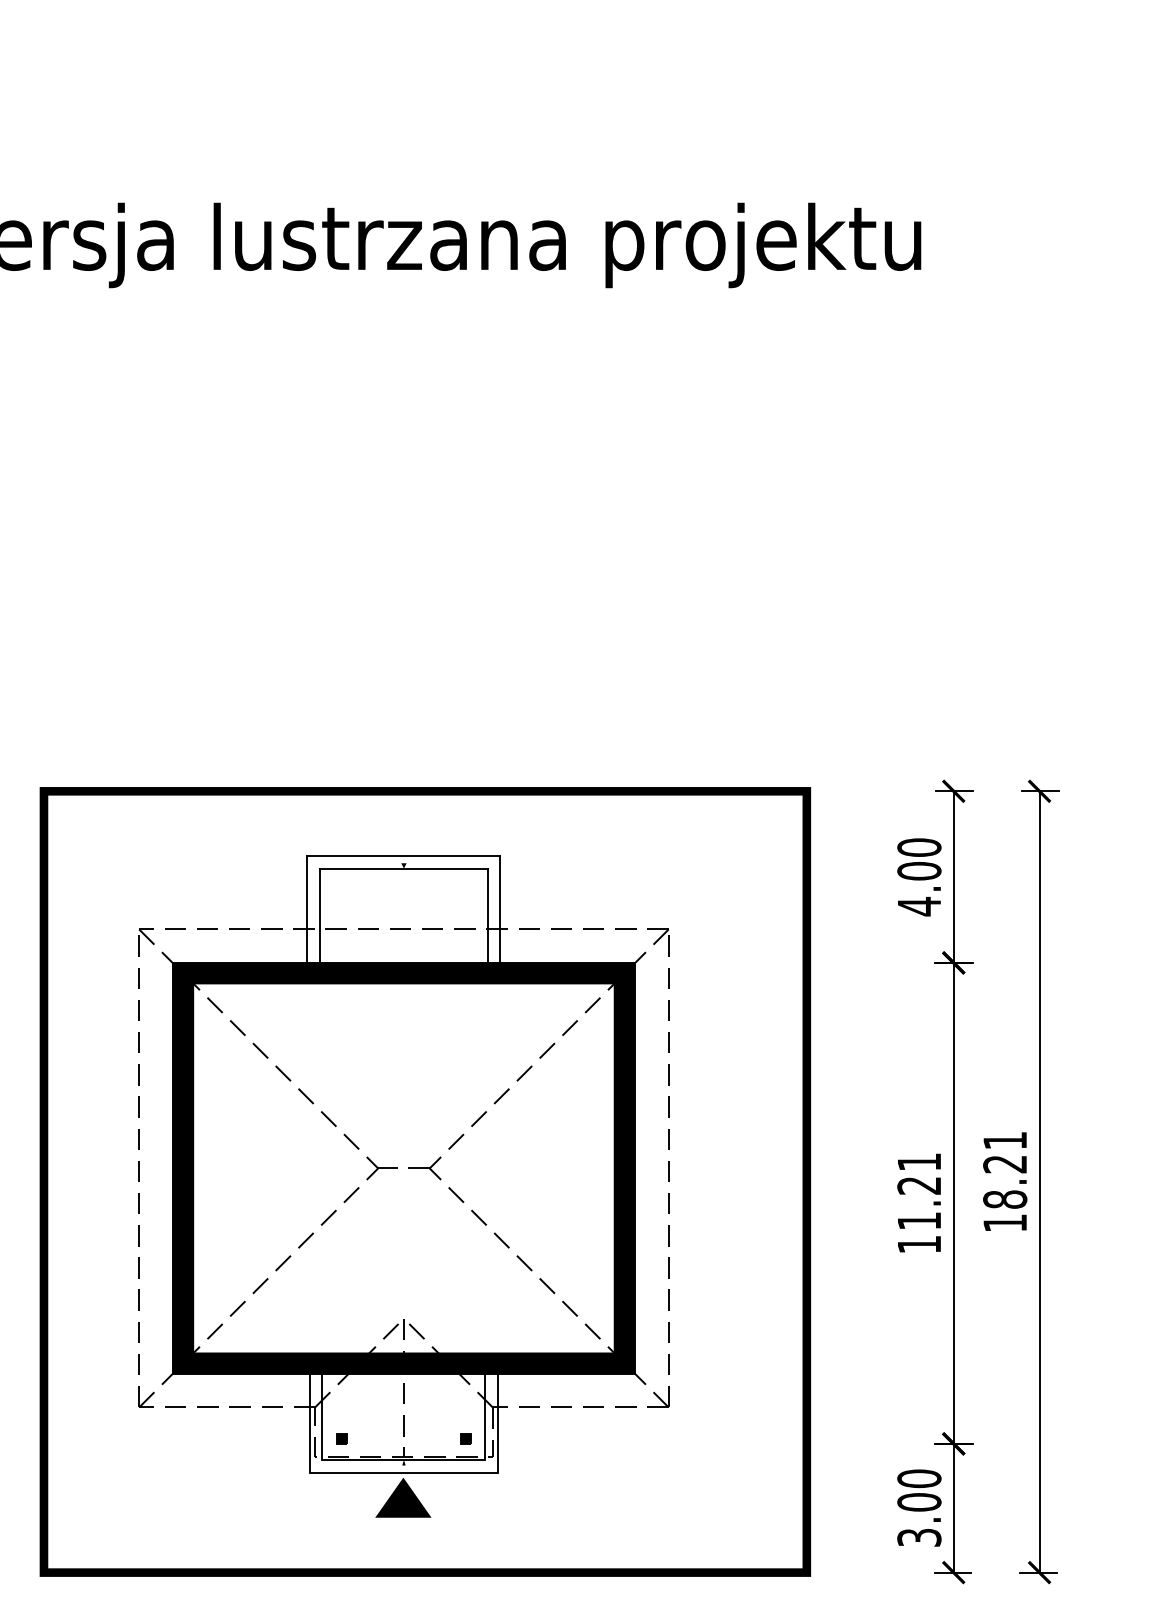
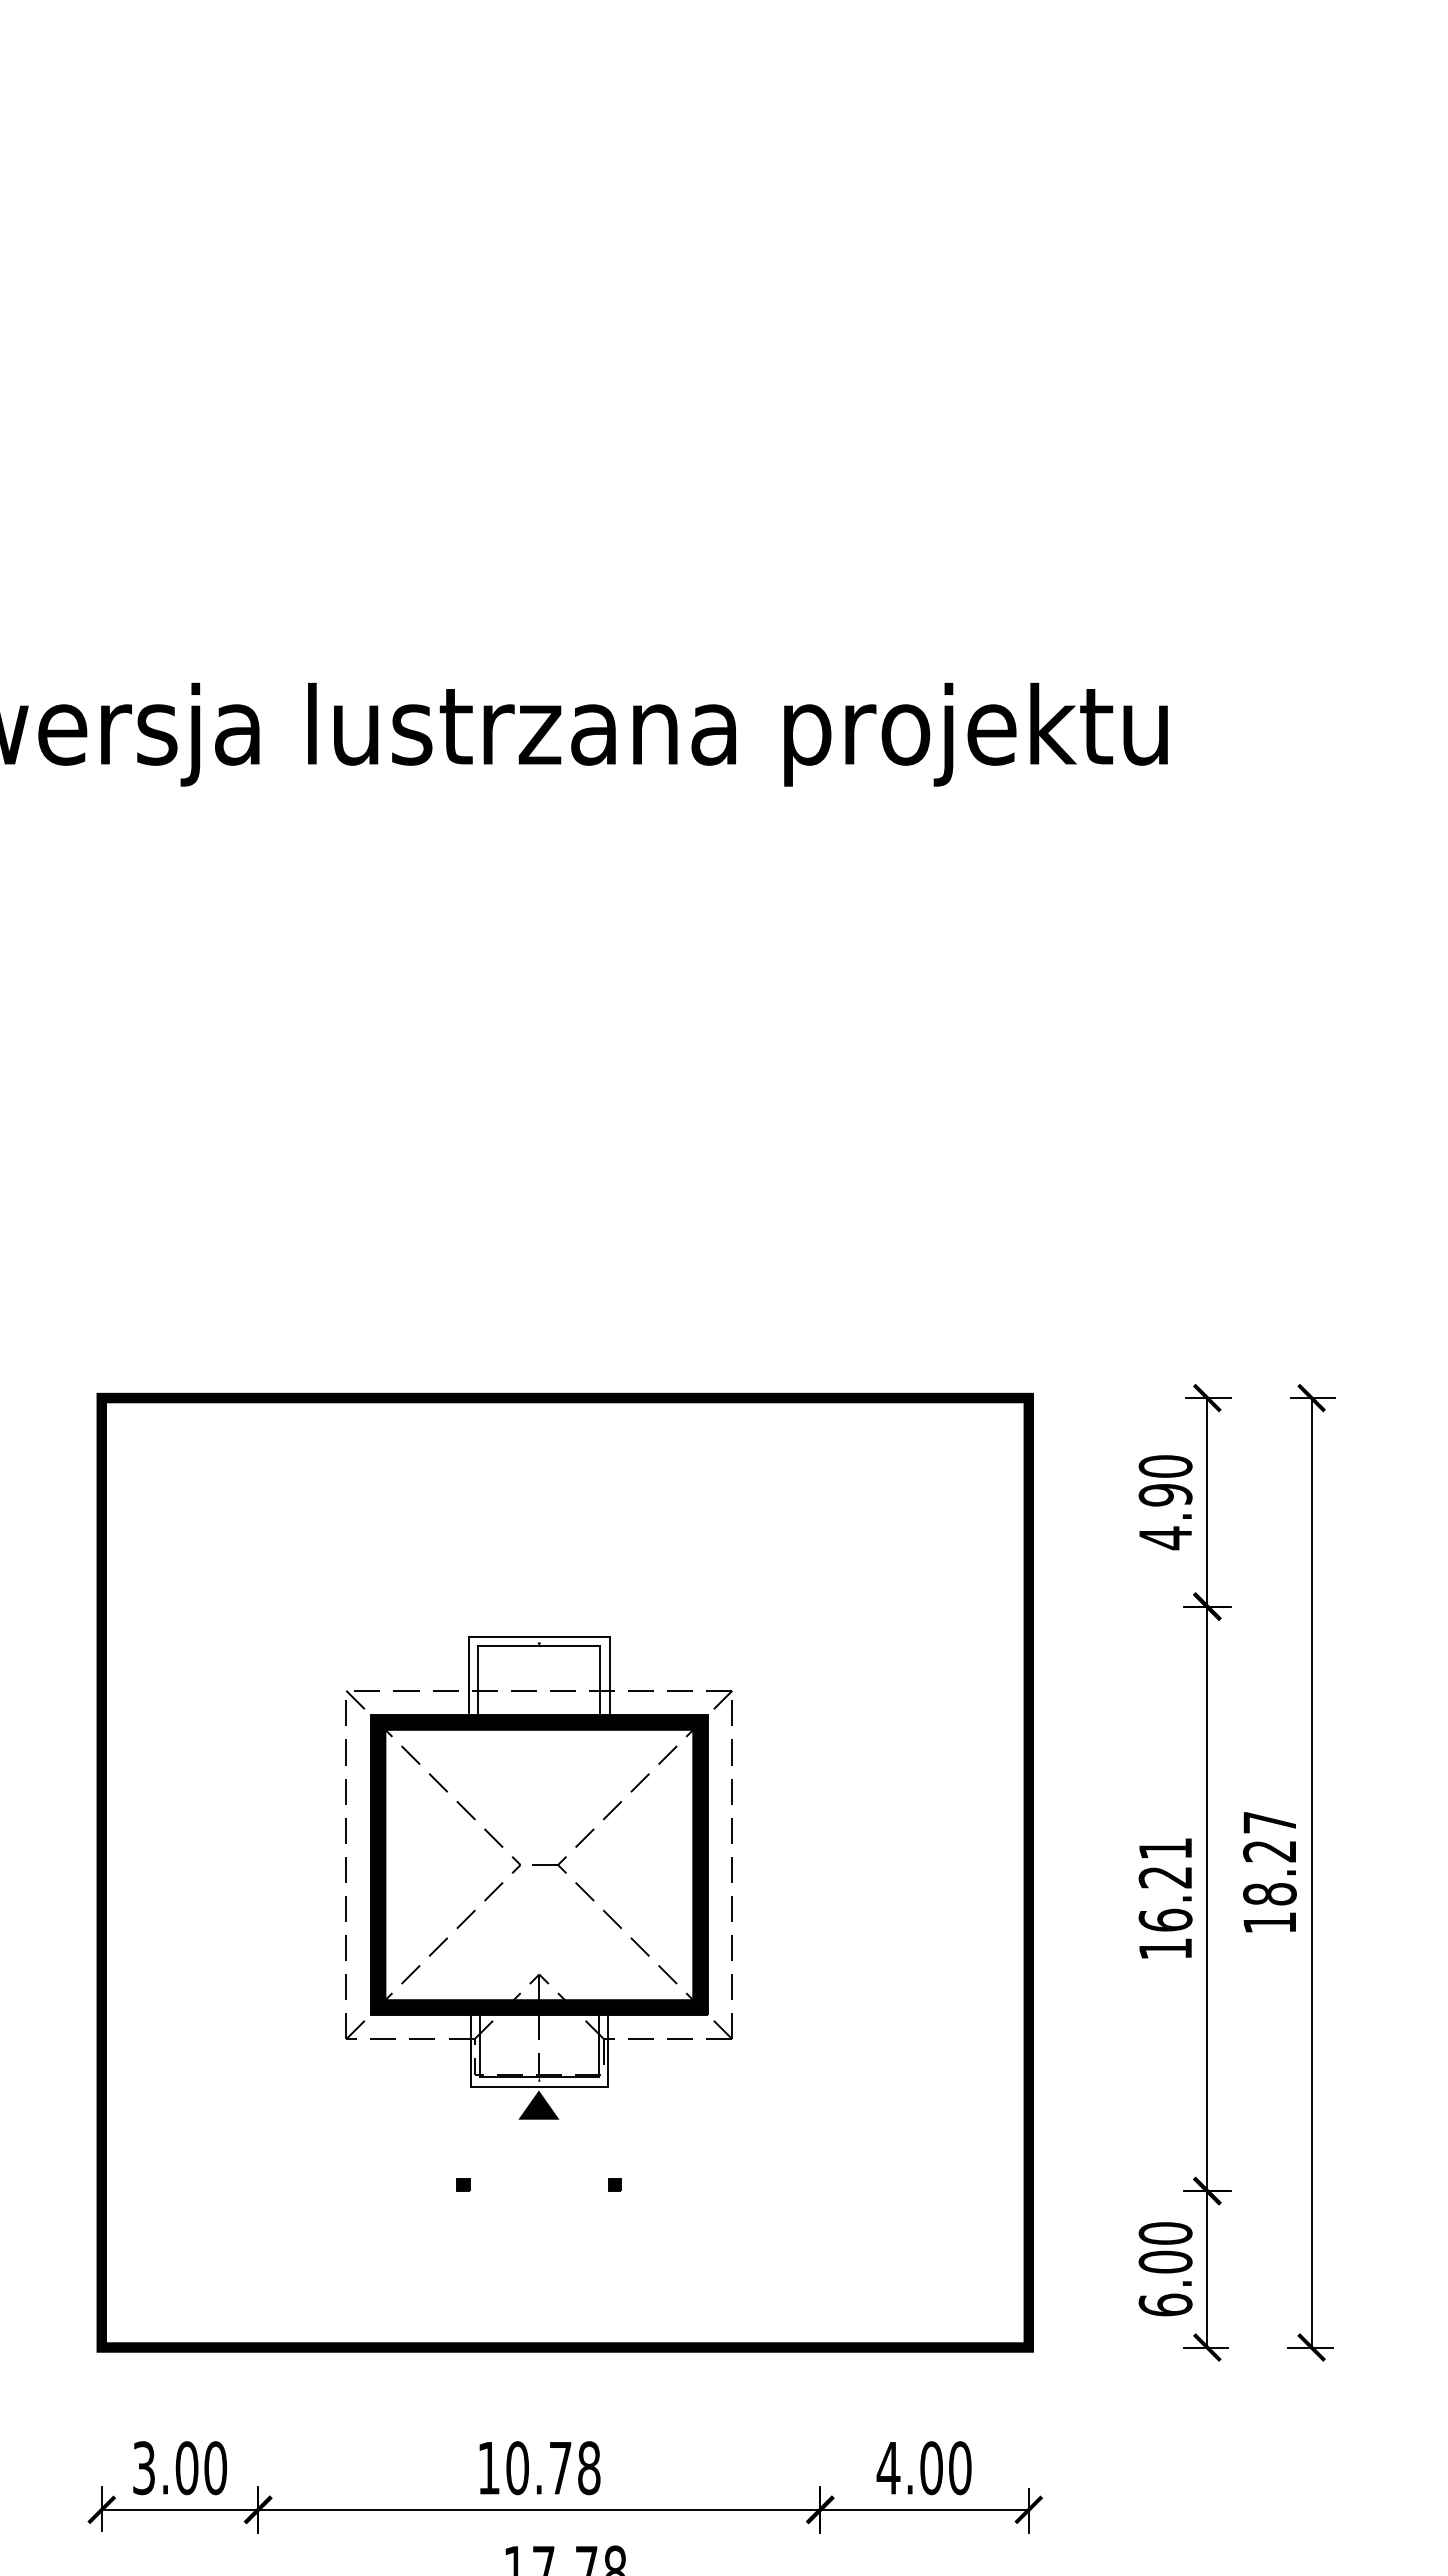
text: (919, 870) -> (1165, 1494), 4.00 -> 4.90
text: (1004, 1140) -> (1269, 1822), 18.21 -> 18.27
part: (404, 1185) -> (539, 1877), size x0.6
text: (919, 1220) -> (1165, 1919), 11.21 -> 16.21
text: (919, 1537) -> (1165, 2304), 3.00 -> 6.00

